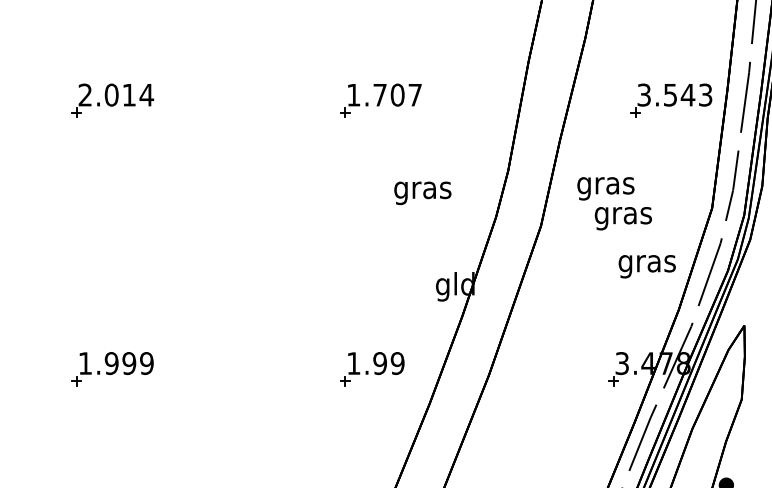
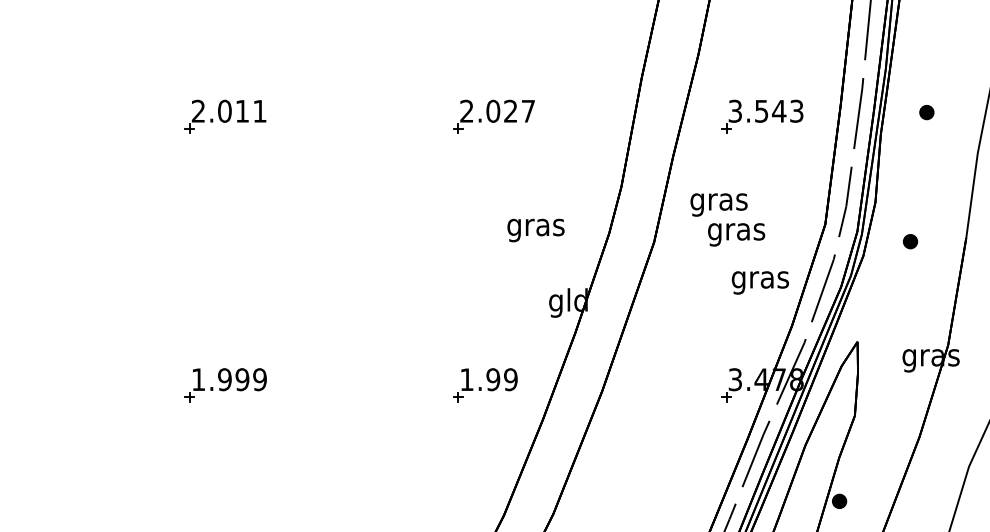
text: (375, 94) -> (488, 110), 1.707 -> 2.027
text: (146, 95) -> (259, 111), 2.014 -> 2.011
part: (671, 100) -> (762, 116), moved
text: (422, 193) -> (535, 230), moved

